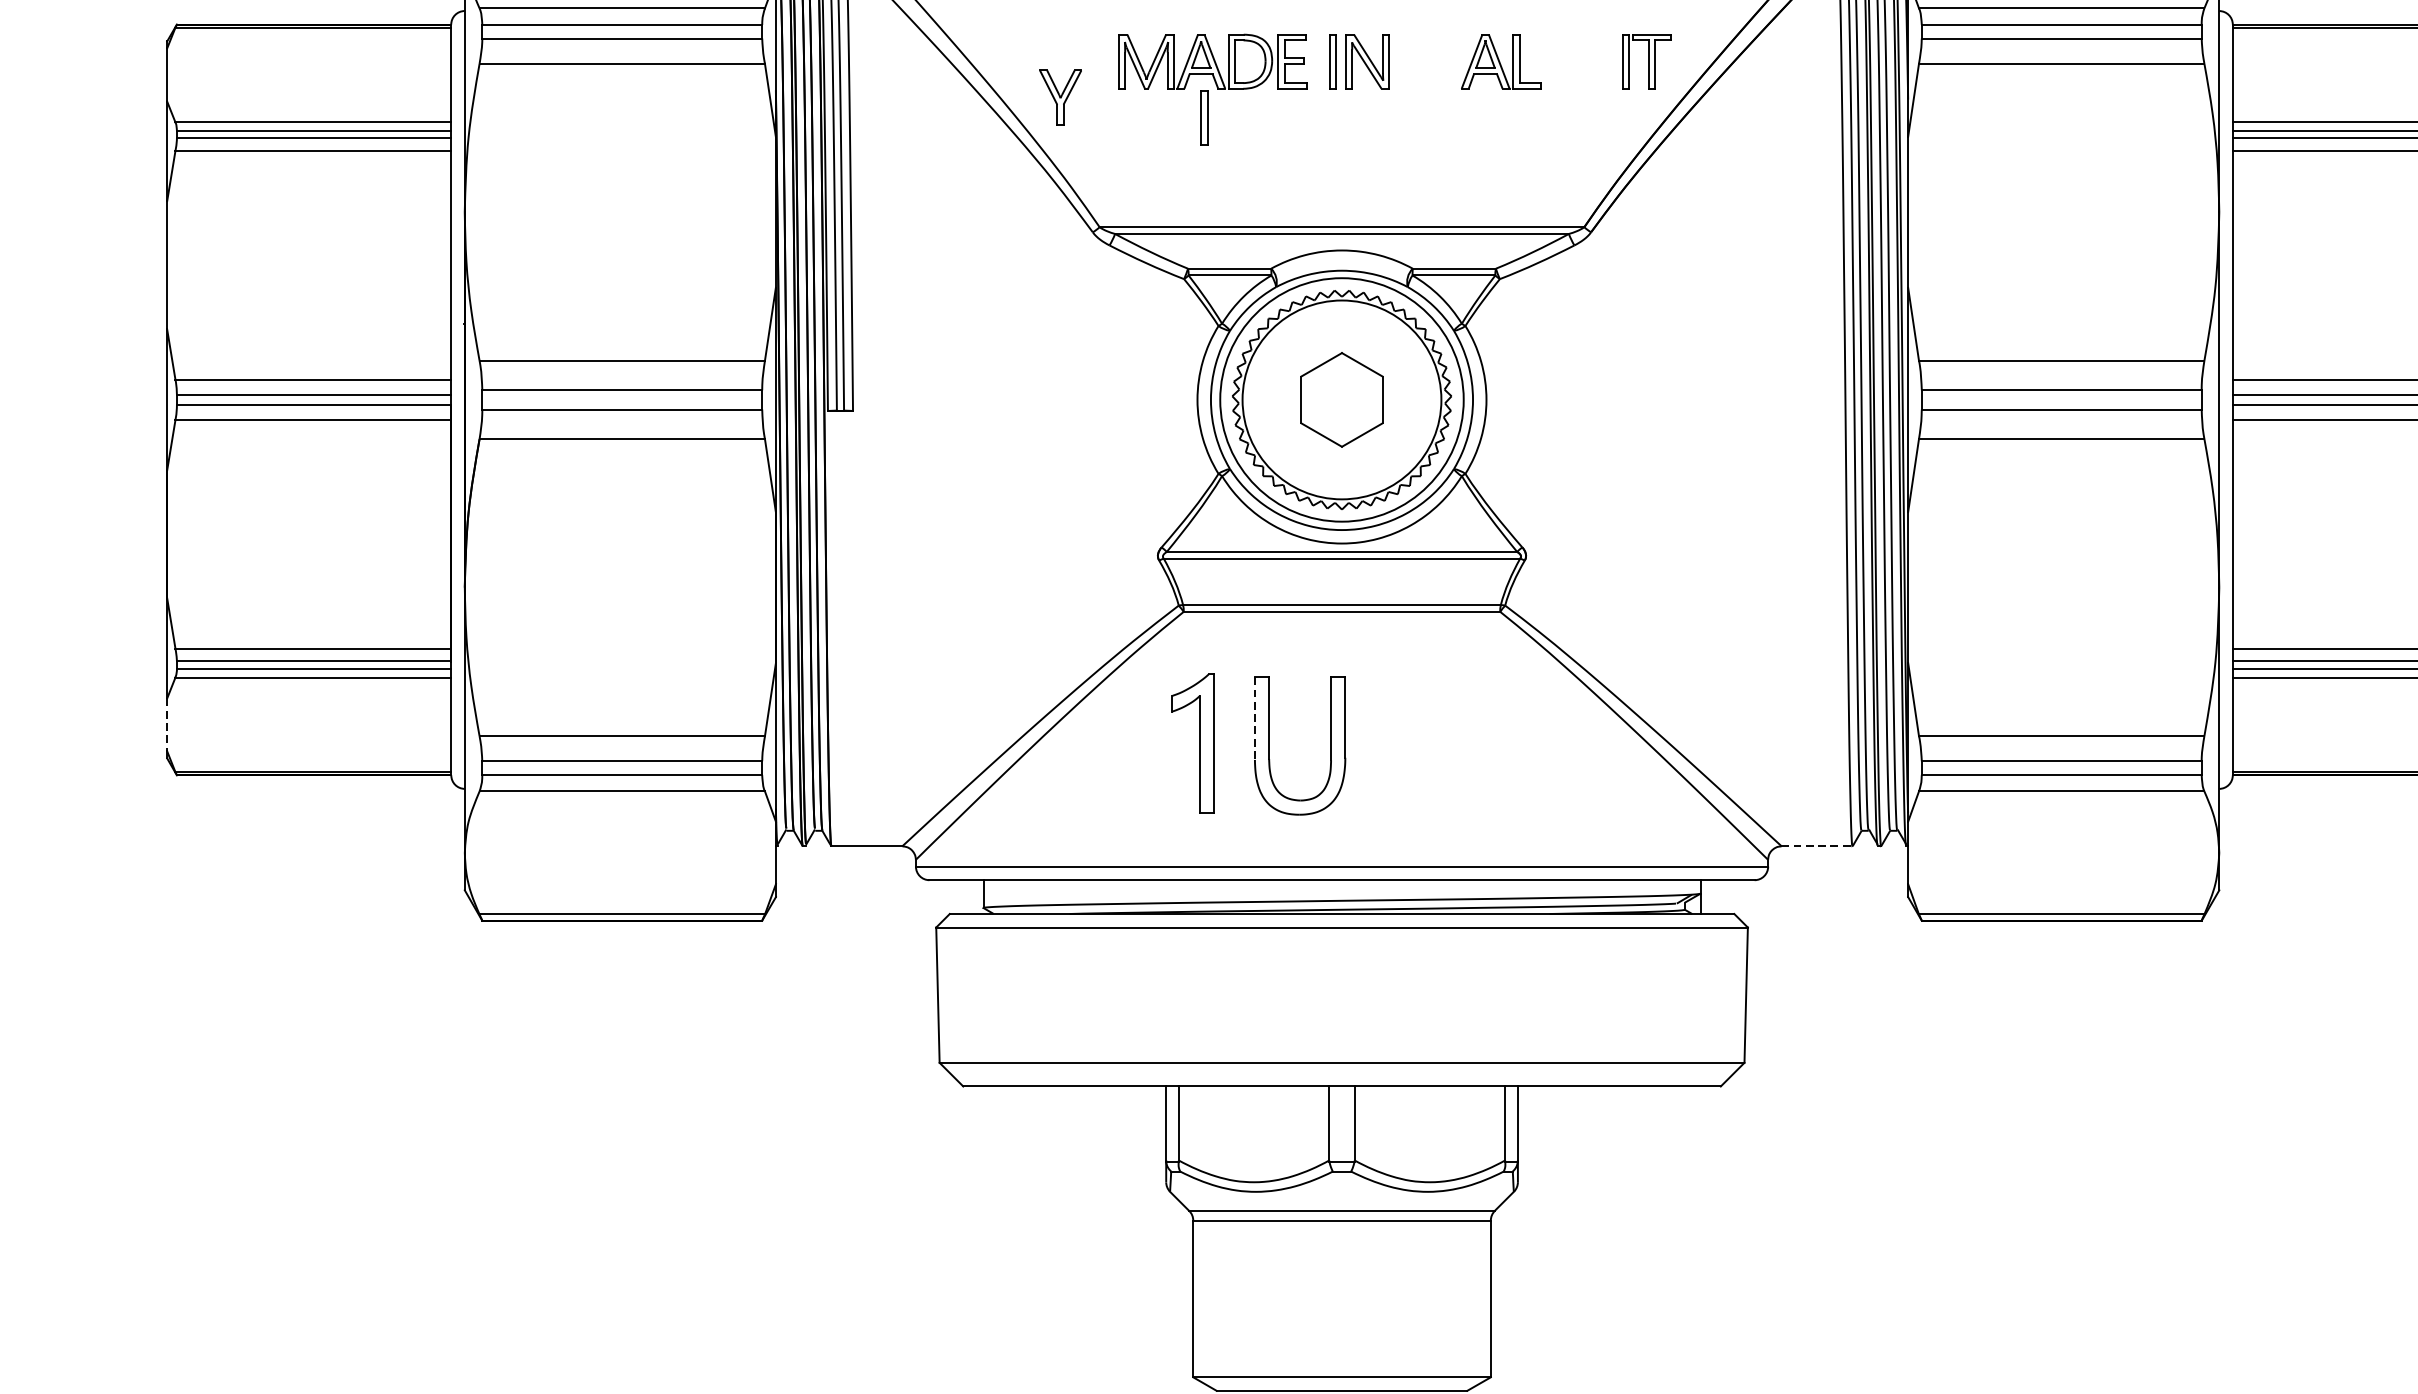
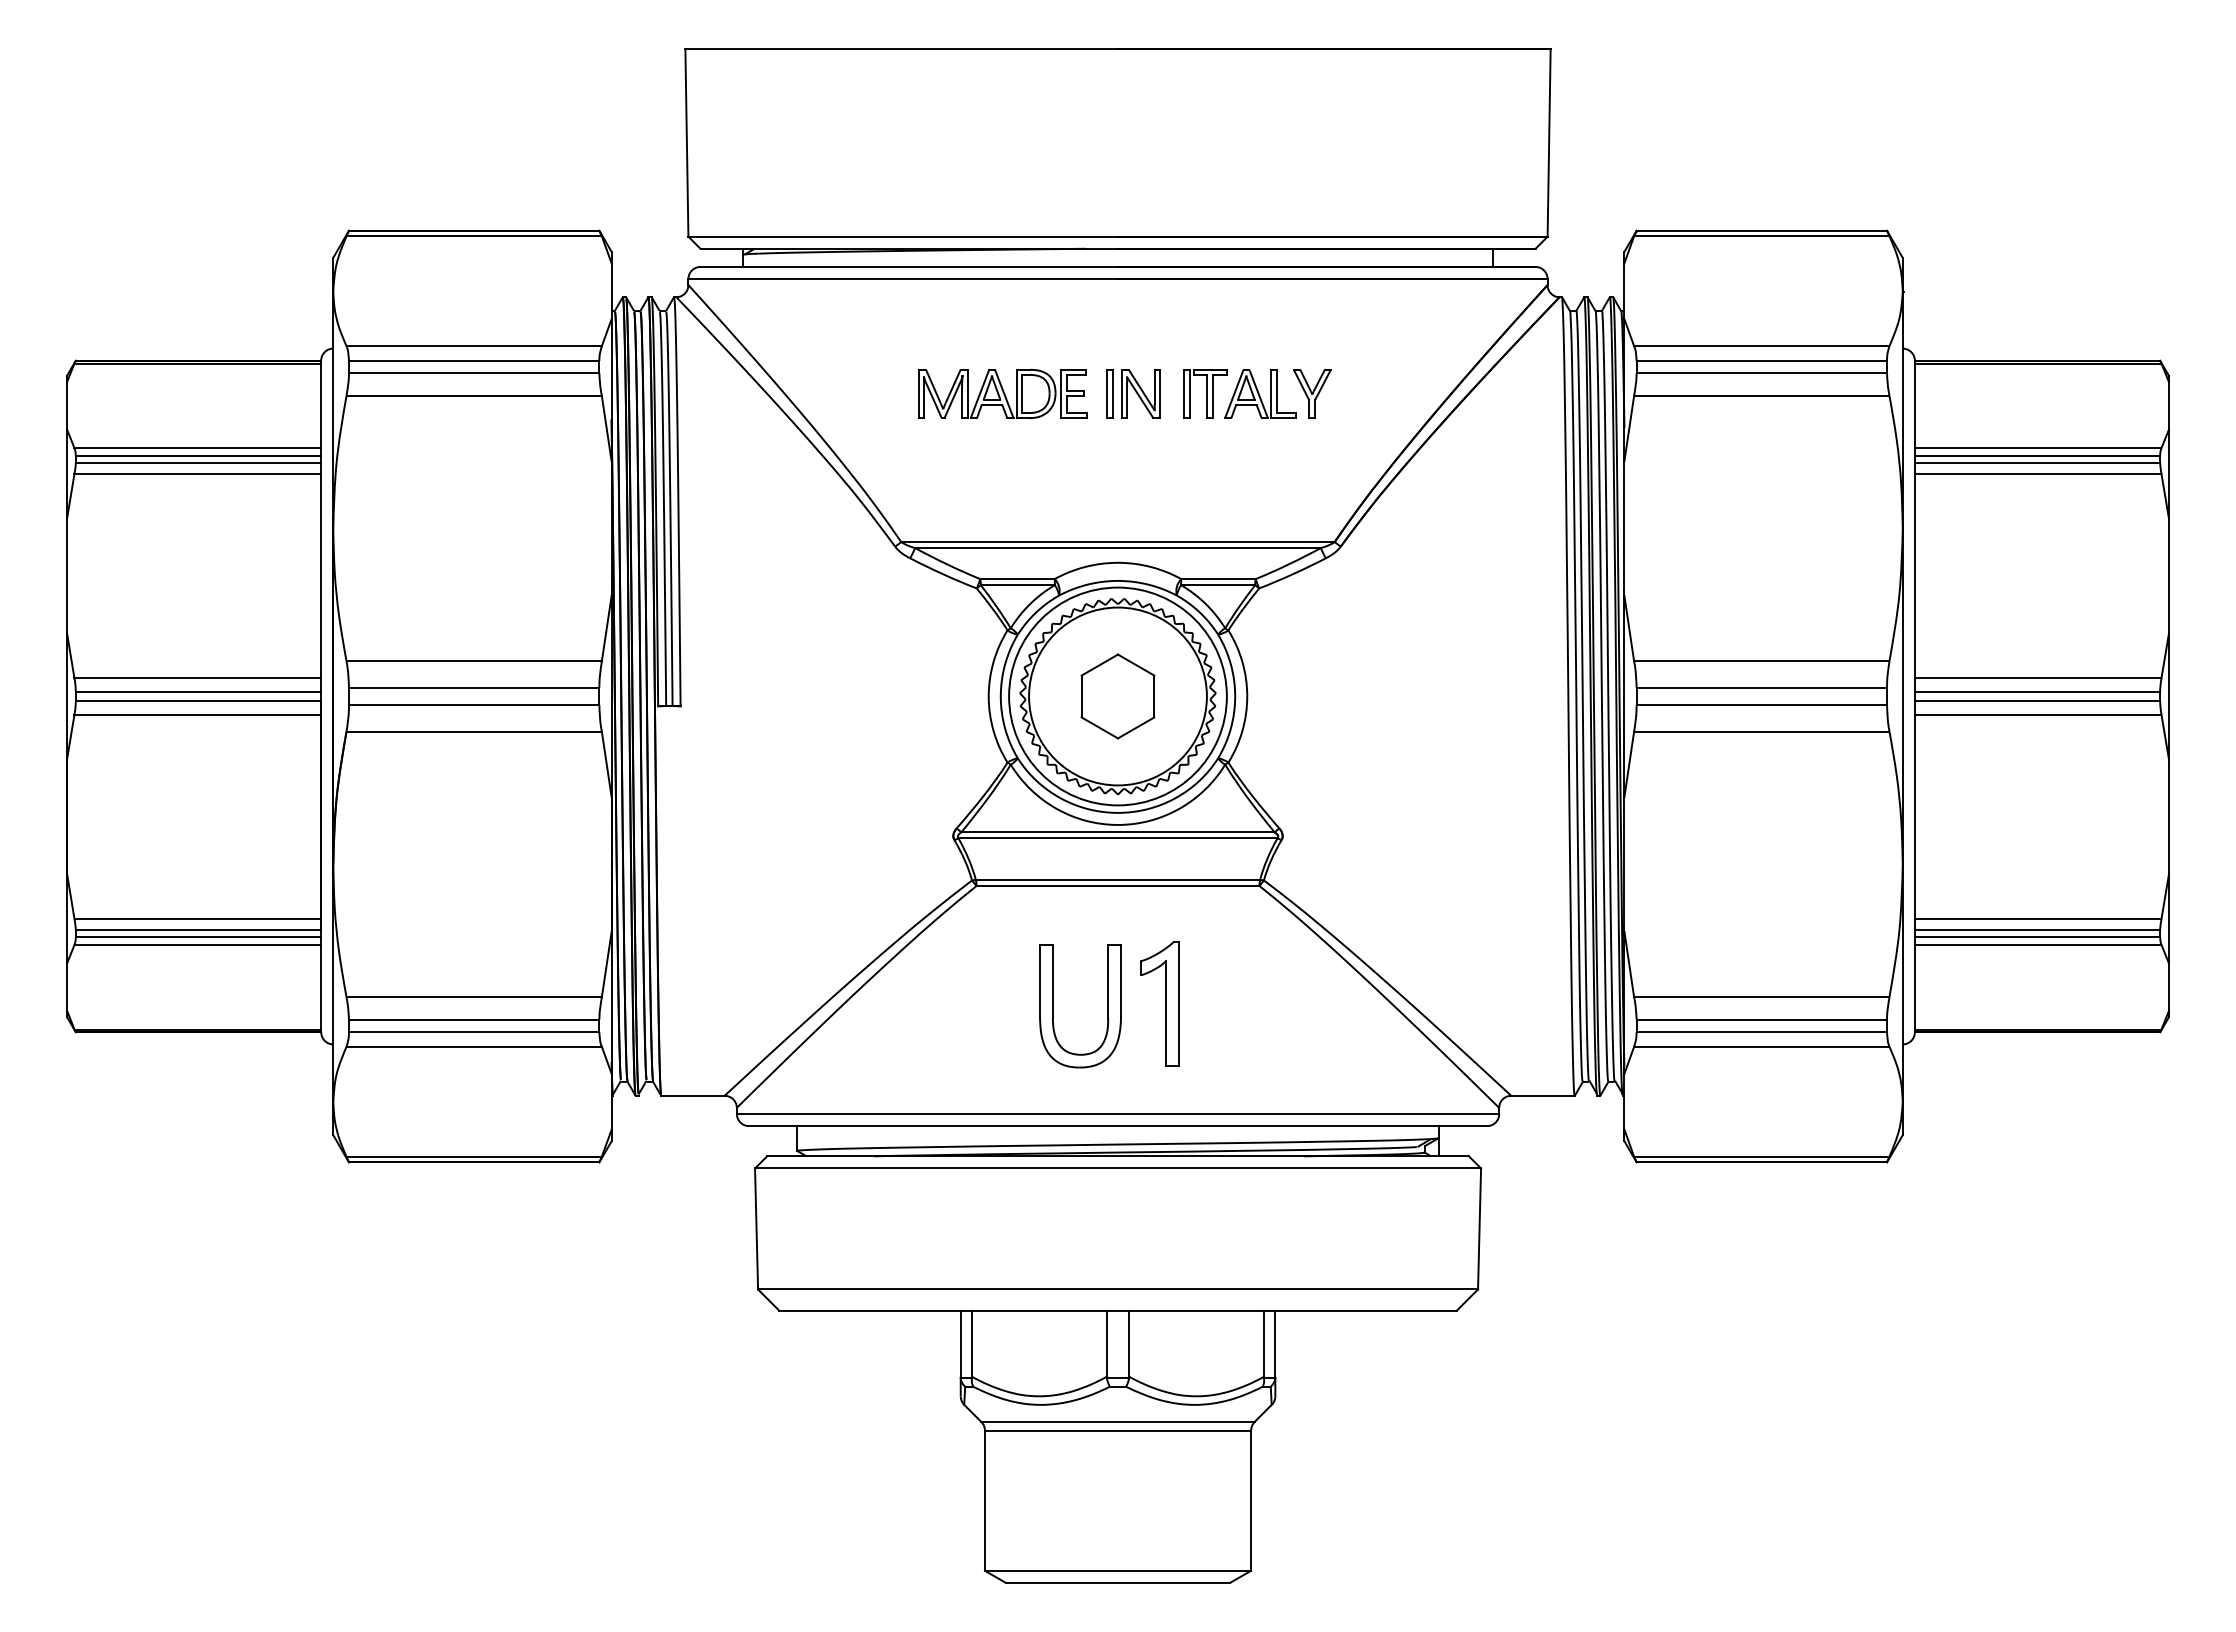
part: (1646, 61) -> (1205, 393), moved
part: (1060, 96) -> (1312, 393), moved
part: (1203, 117) -> (994, 443), removed
line: (1255, 718) -> (1040, 981), dashed -> solid
line: (167, 725) -> (67, 987), dashed -> solid
part: (1192, 743) -> (1159, 1003), moved
line: (1816, 845) -> (1542, 1095), dashed -> solid

